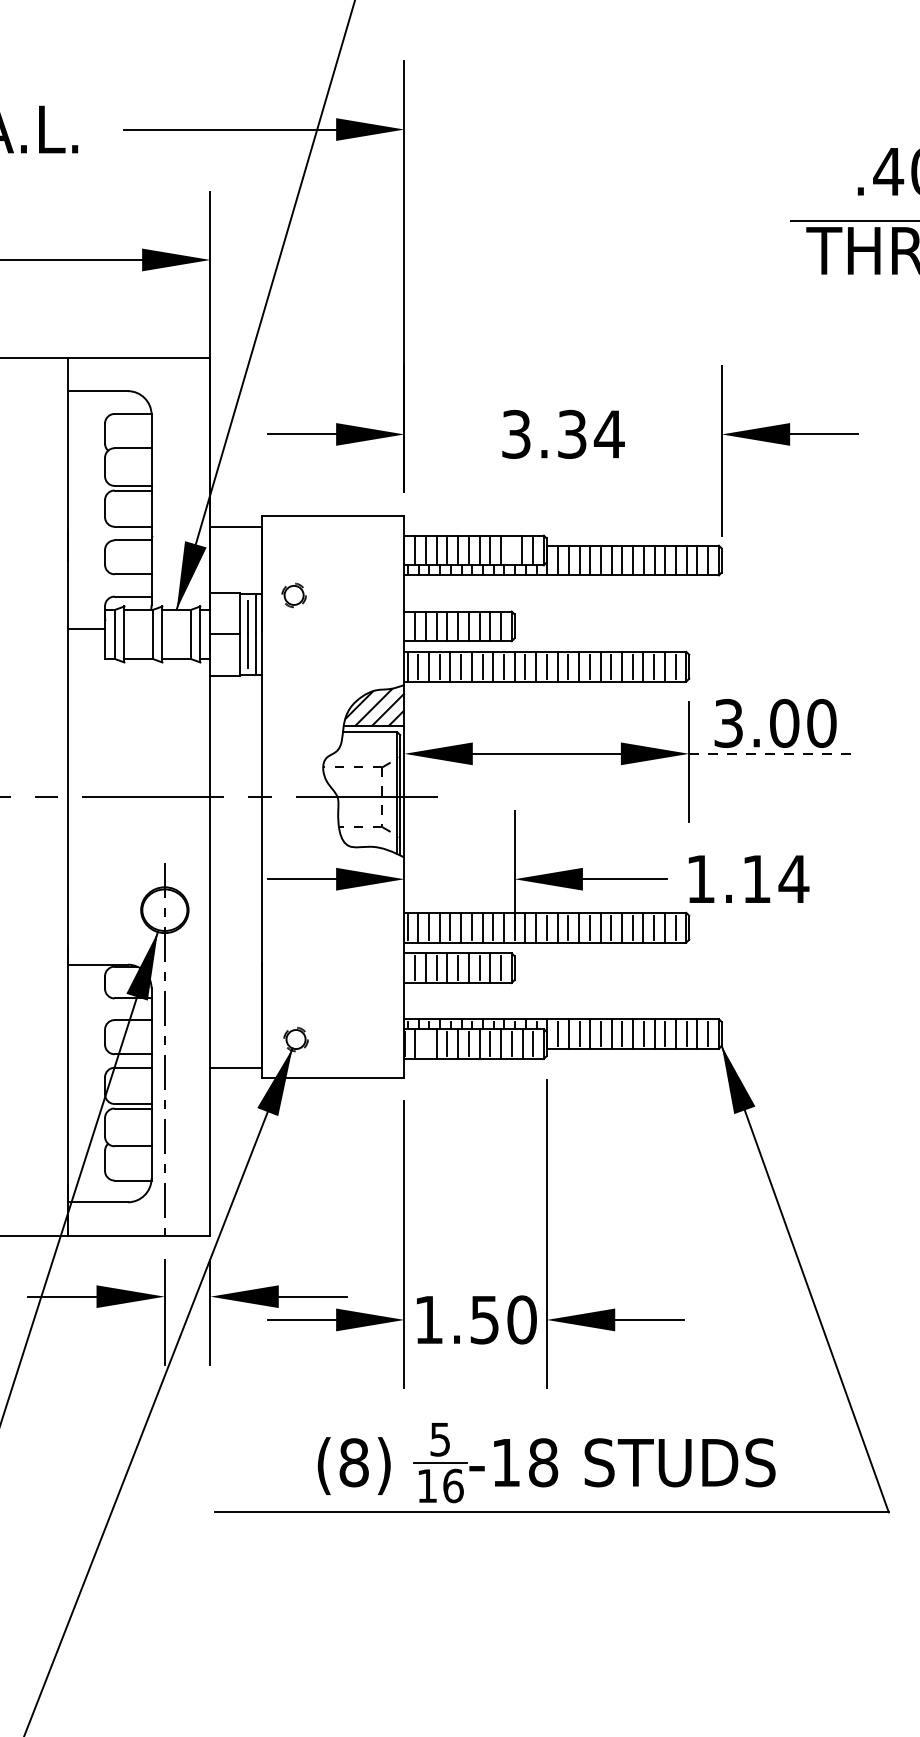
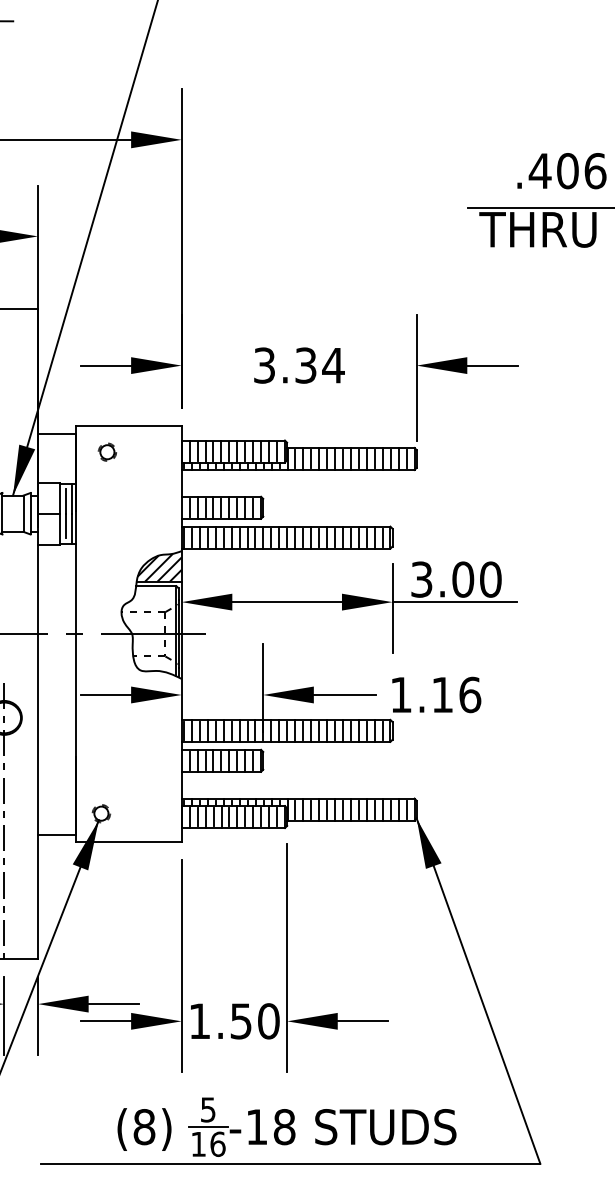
line: (511, 550) -> (260, 451), added
part: (293, 595) -> (106, 452), moved
line: (773, 753) -> (454, 601), dashed -> solid
text: (793, 878) -> (469, 694), 1.14 -> 1.16
line: (426, 1043) -> (198, 816), added

